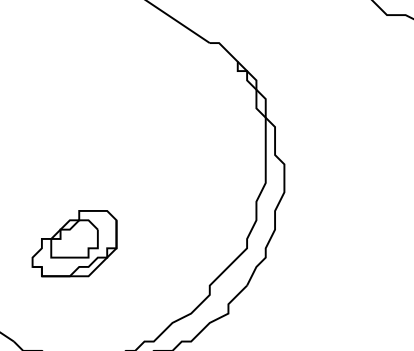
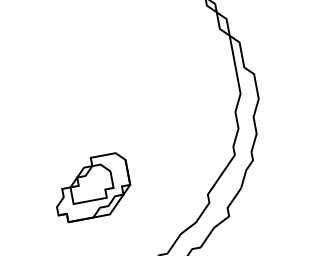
part: (74, 243) -> (91, 187), moved

